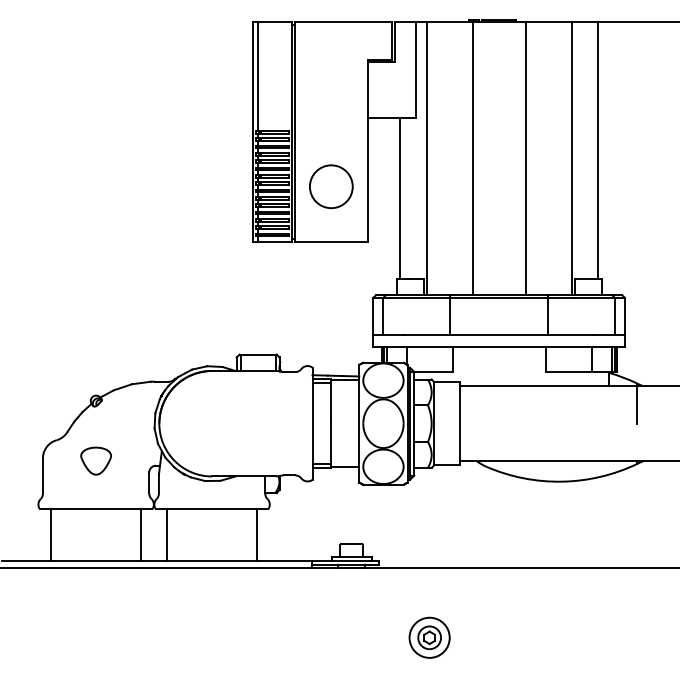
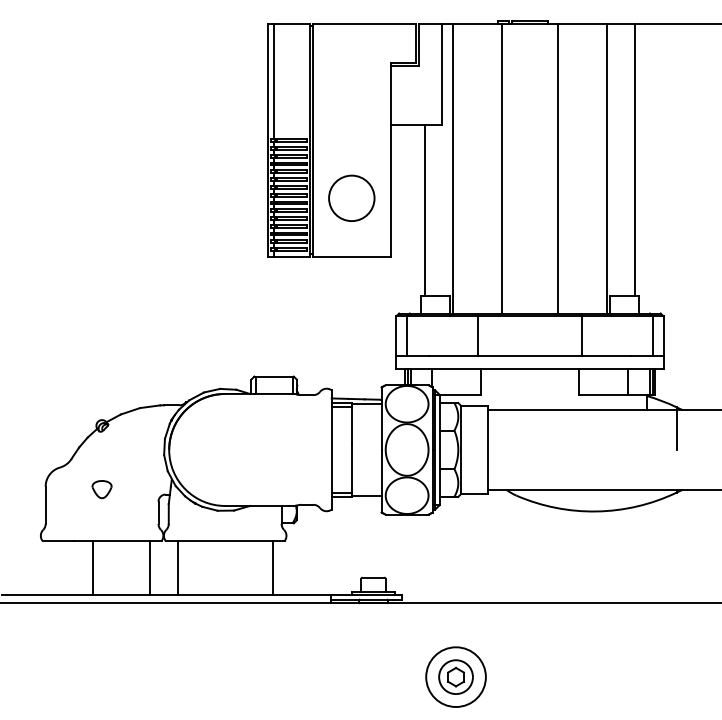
part: (95, 460) -> (101, 489), size x0.6
line: (51, 534) -> (93, 567), moved
part: (429, 638) -> (456, 677), size x1.4

